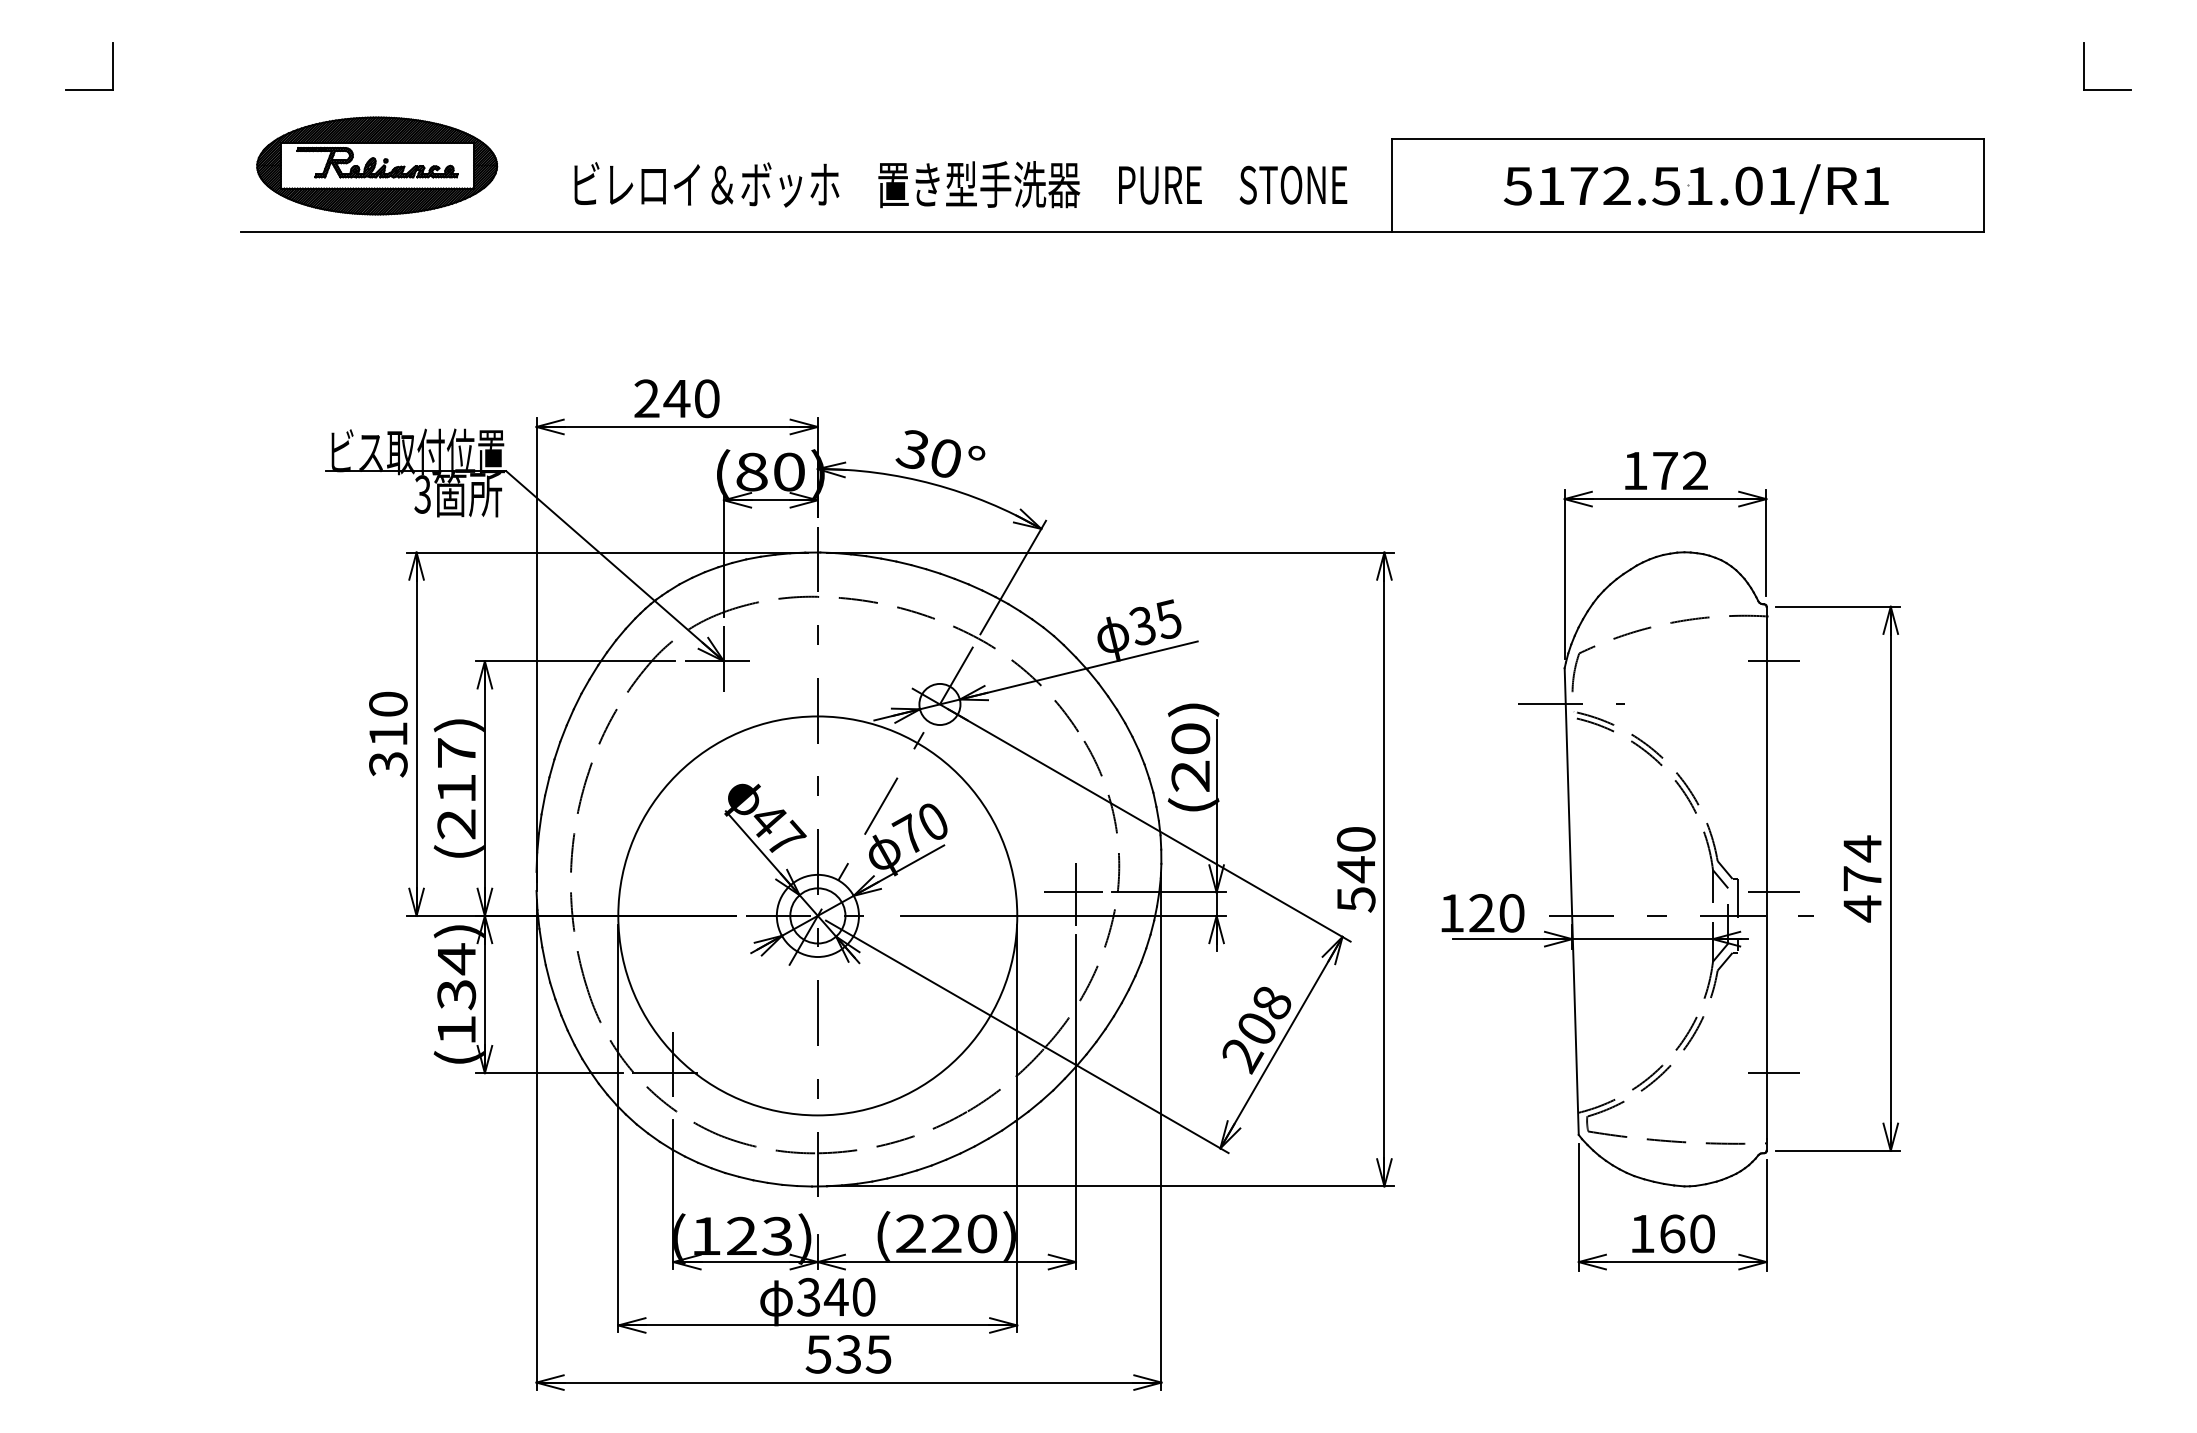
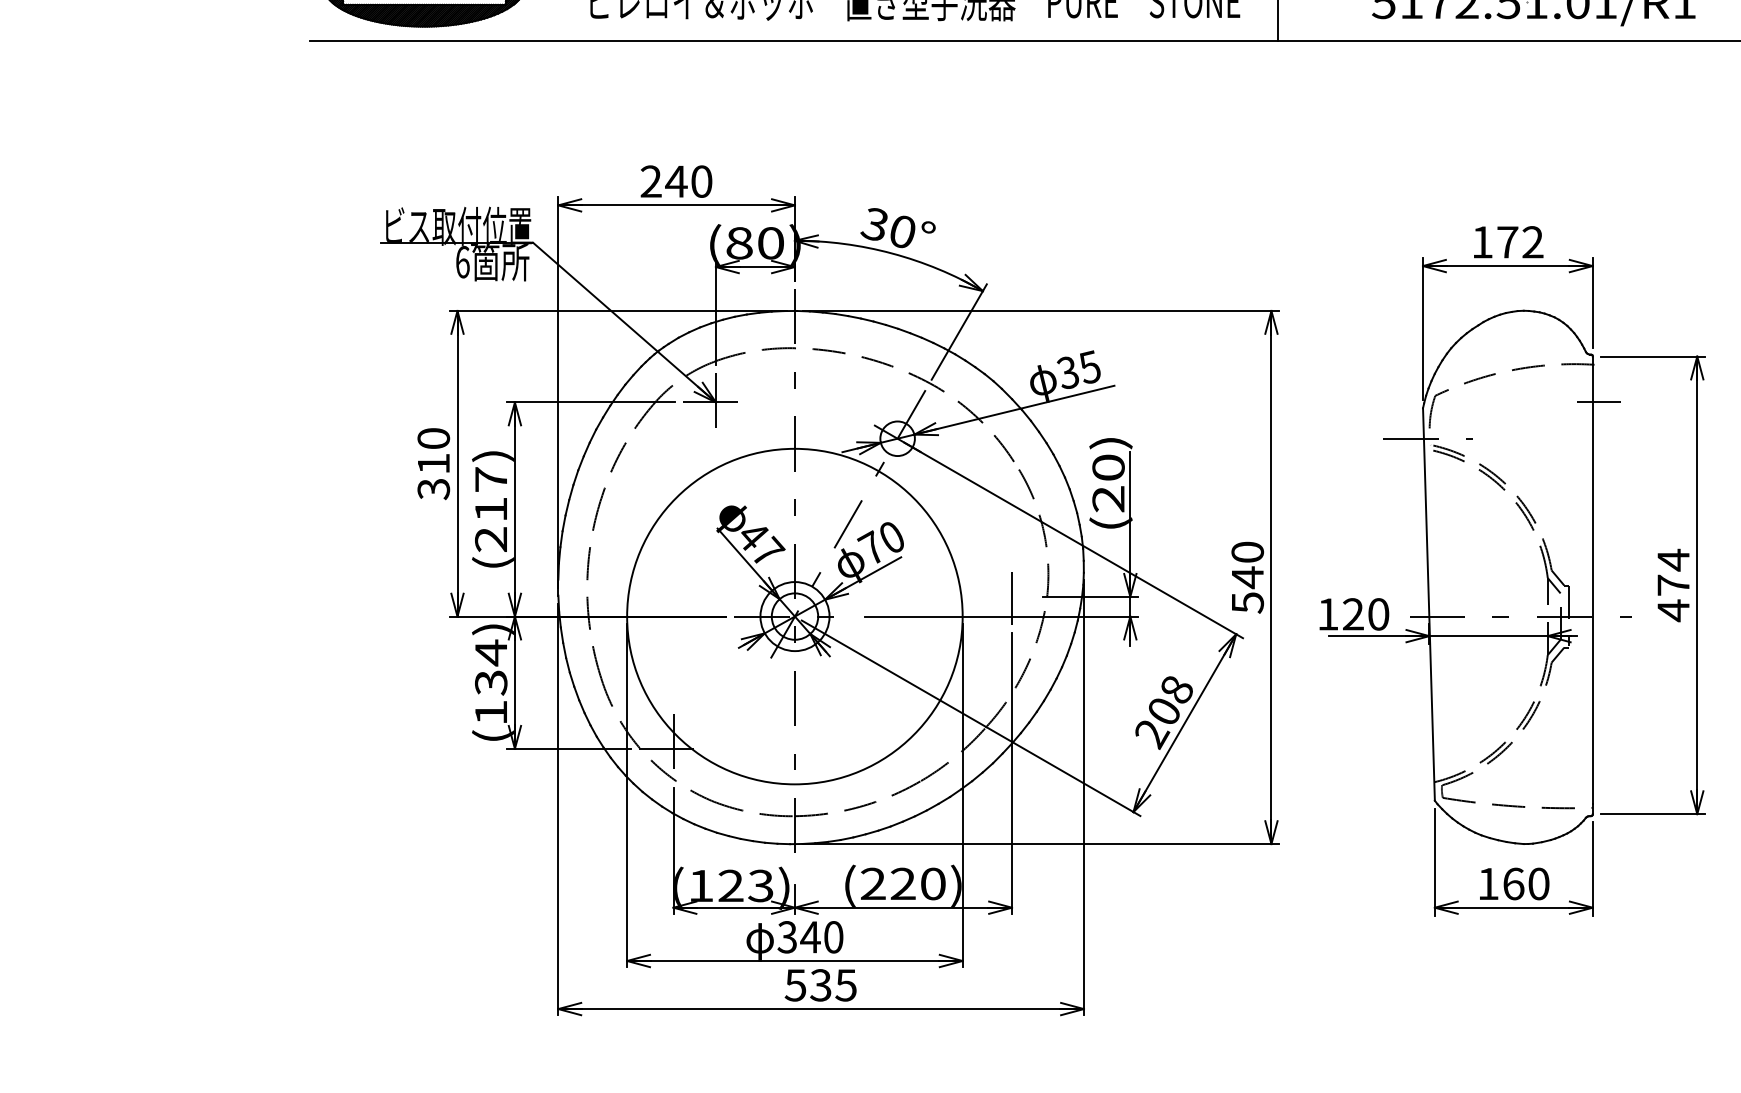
text: (422, 494) -> (462, 262), 3 -> 6
line: (1073, 892) -> (1009, 596), removed
line: (1774, 892) -> (1599, 596), removed
line: (1774, 1073) -> (1599, 749), removed

